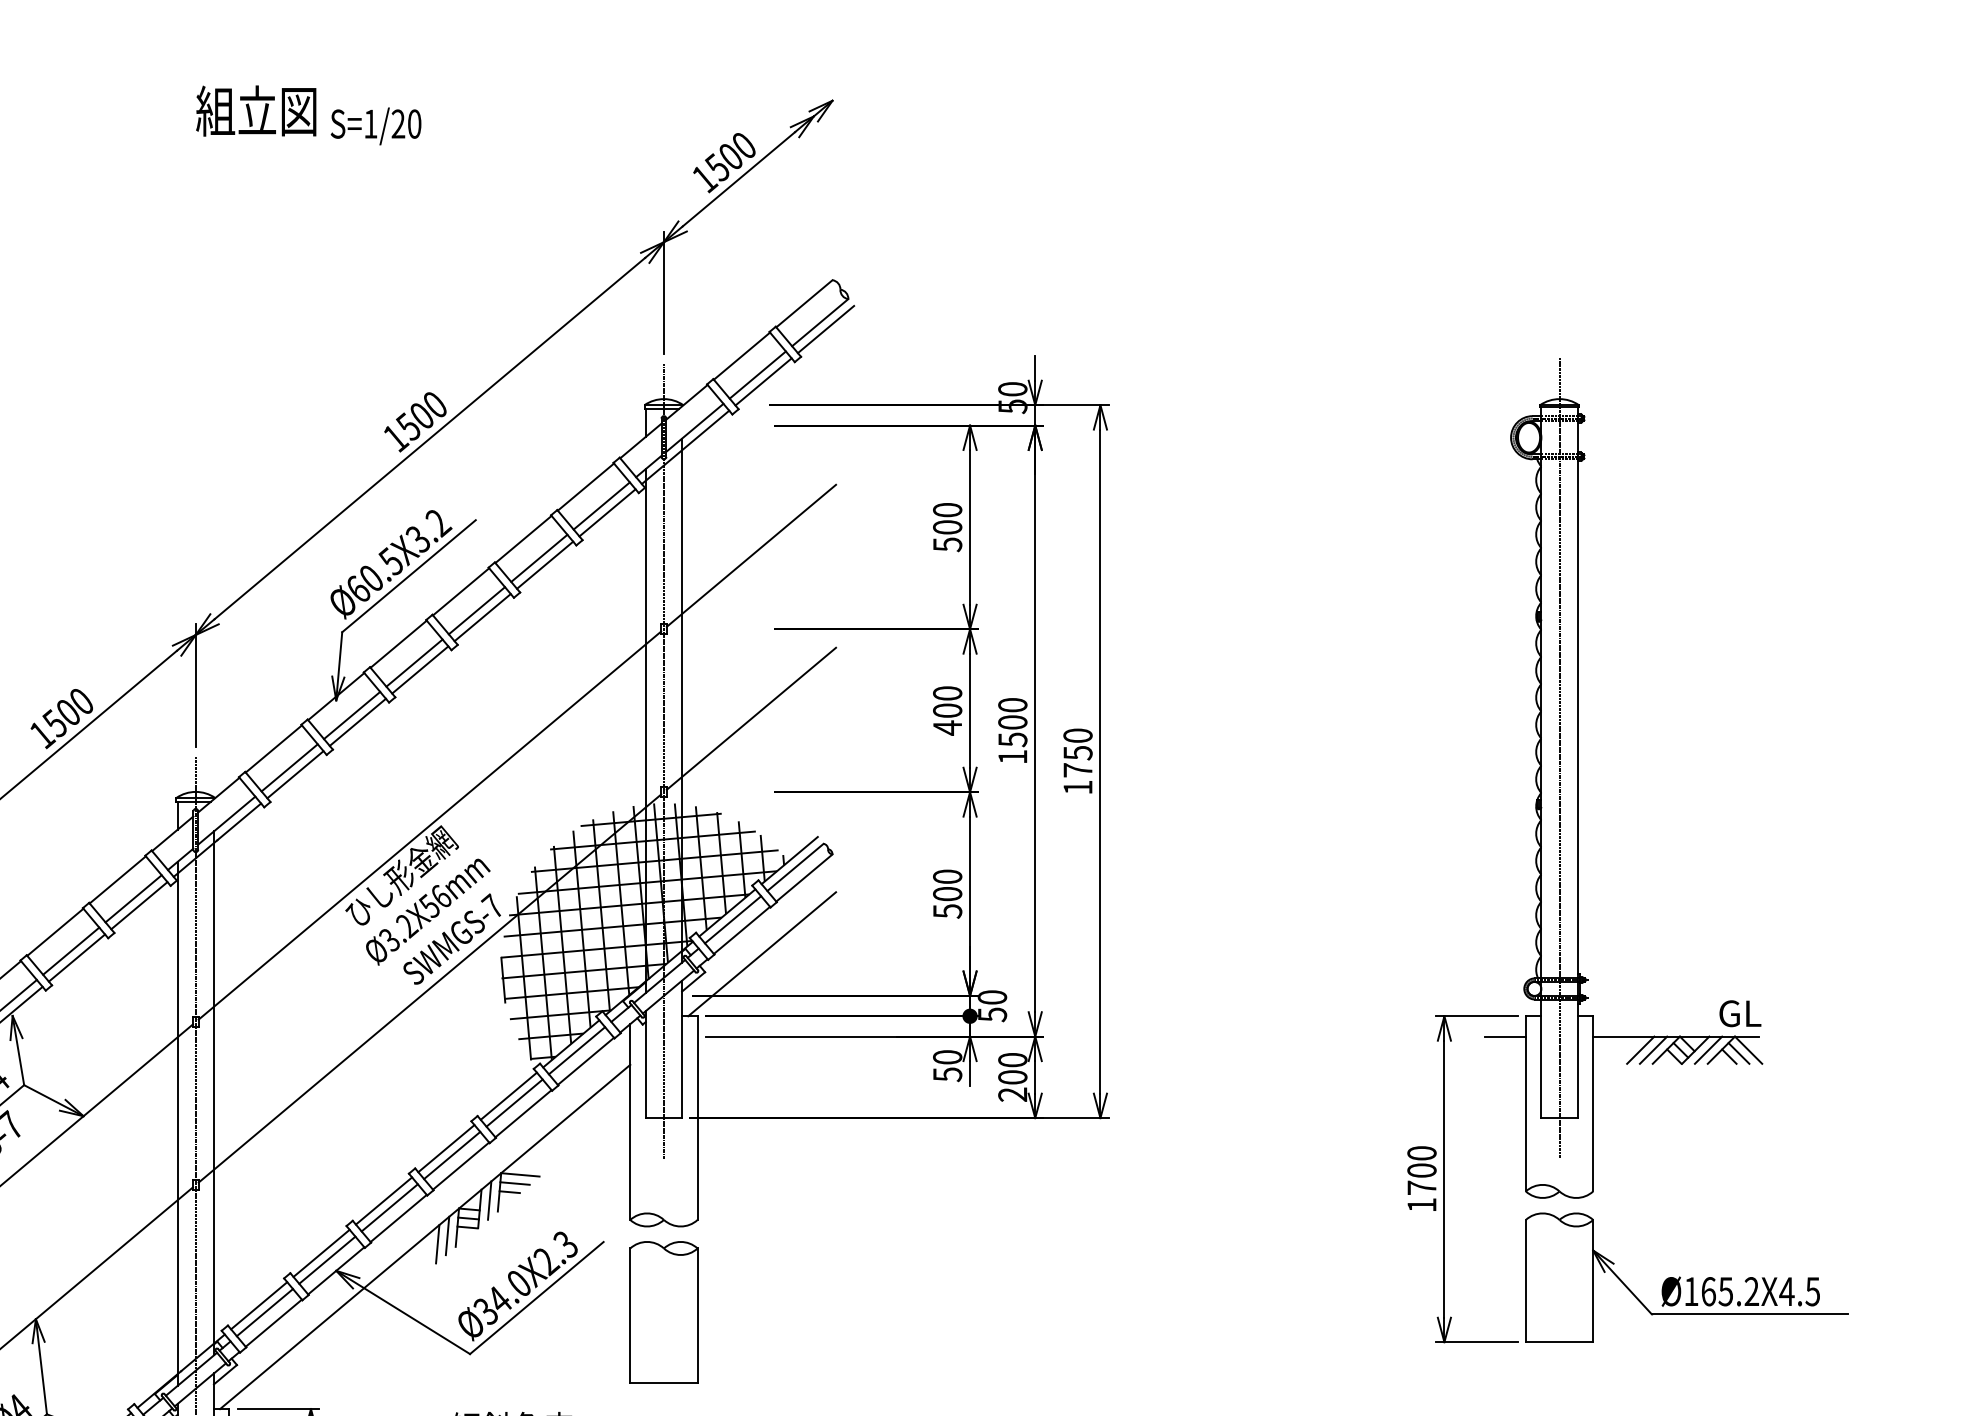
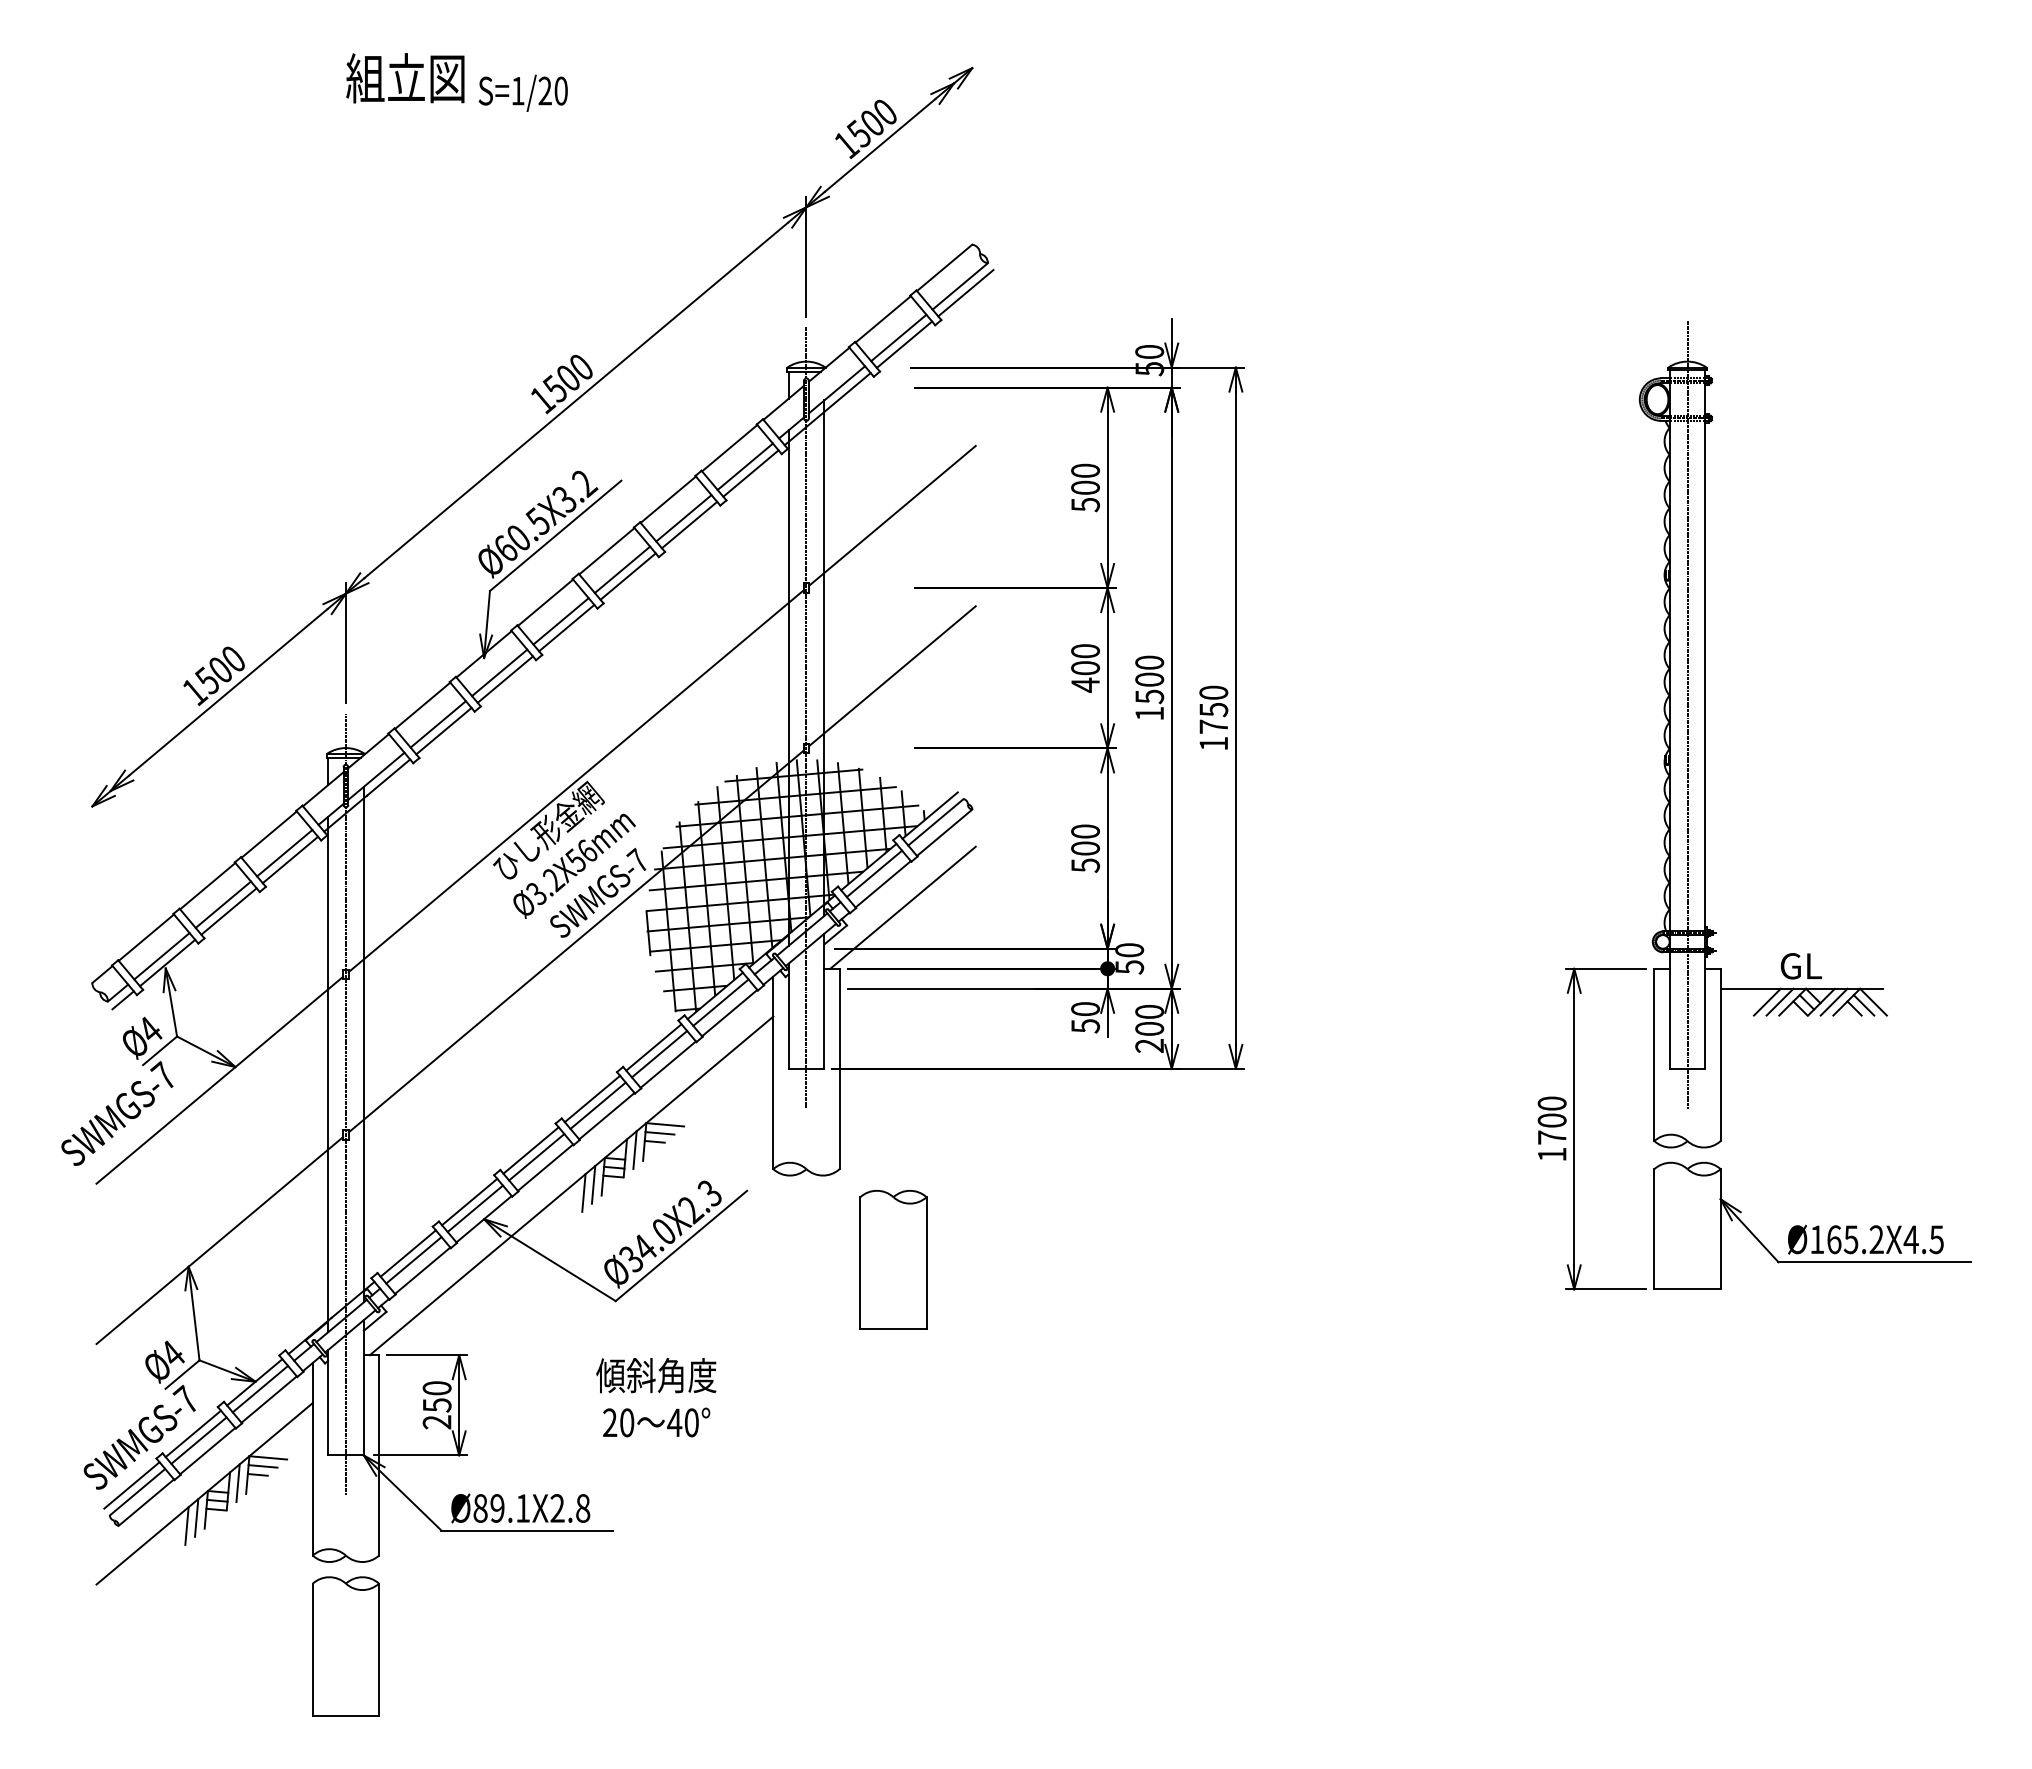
text: (1740, 1013) -> (1801, 966), moved
line: (1505, 1036) -> (1634, 988), removed
part: (663, 1311) -> (893, 1259), moved

